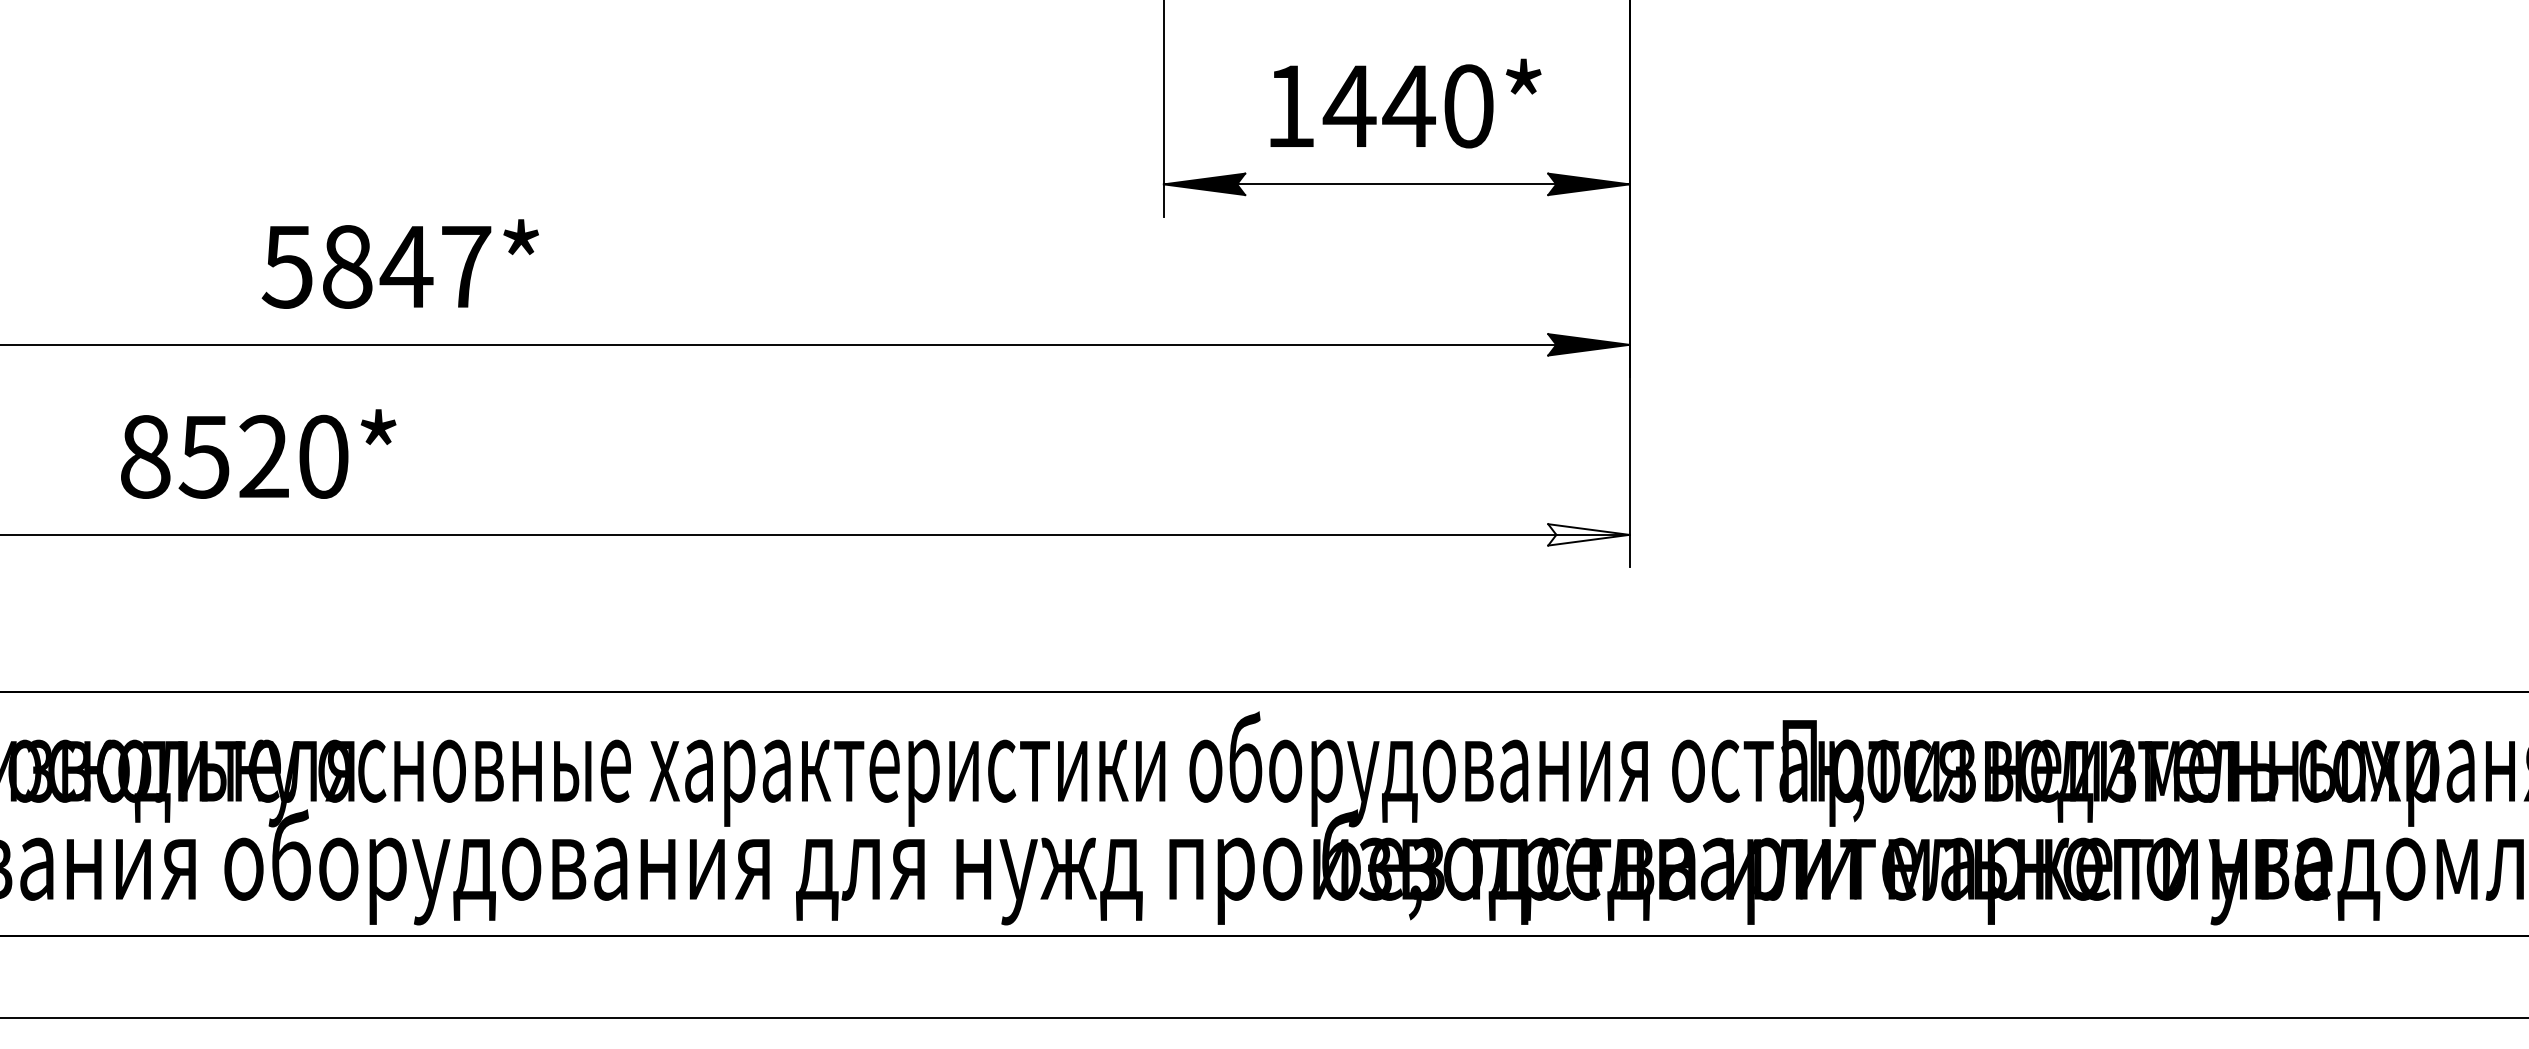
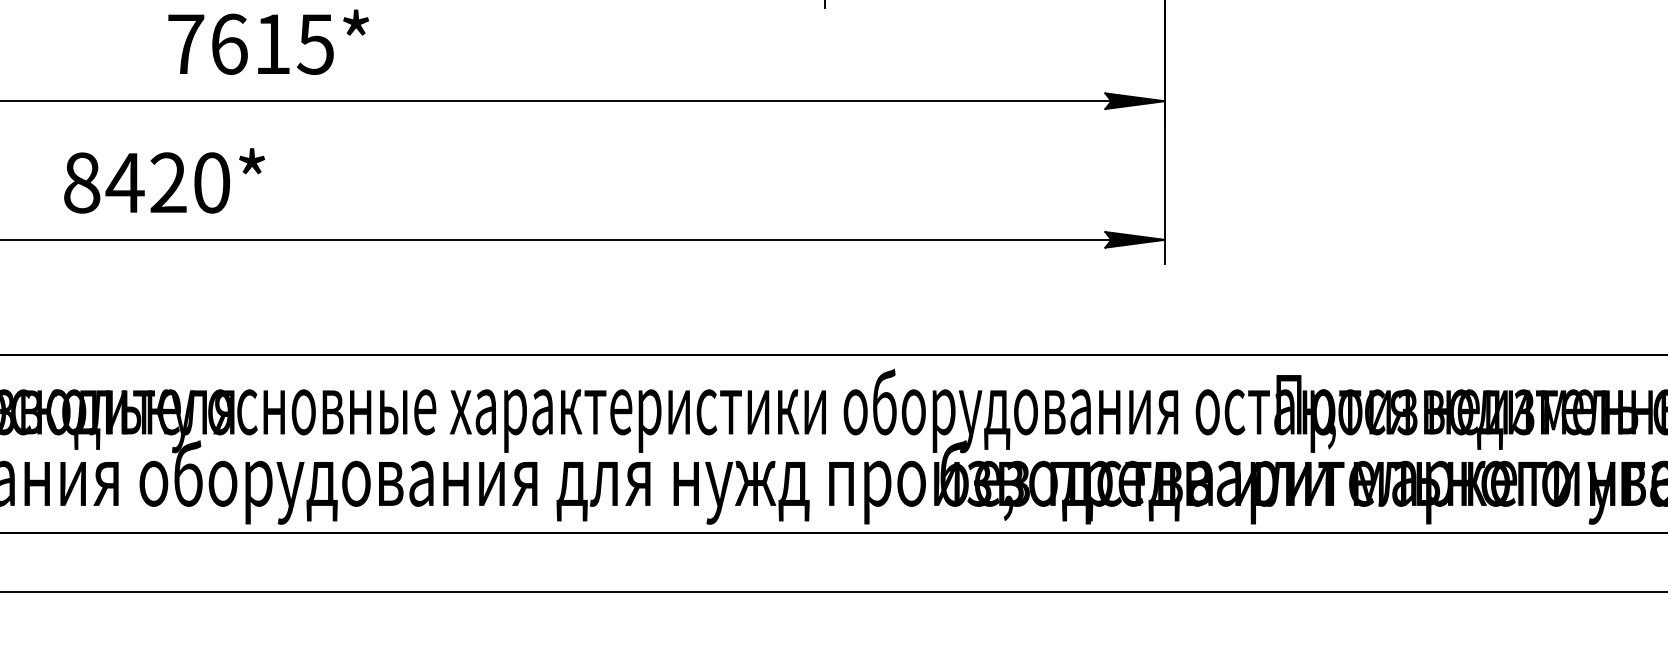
text: (376, 266) -> (250, 44), 5847* -> 7615*
text: (204, 457) -> (125, 183), 8520* -> 8420*
fill: (1588, 534) -> (1134, 239), added

